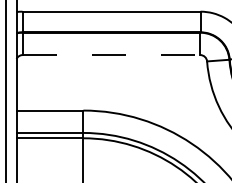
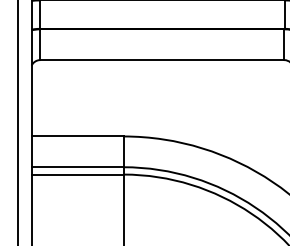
line: (111, 55) -> (162, 60), dashed -> solid

